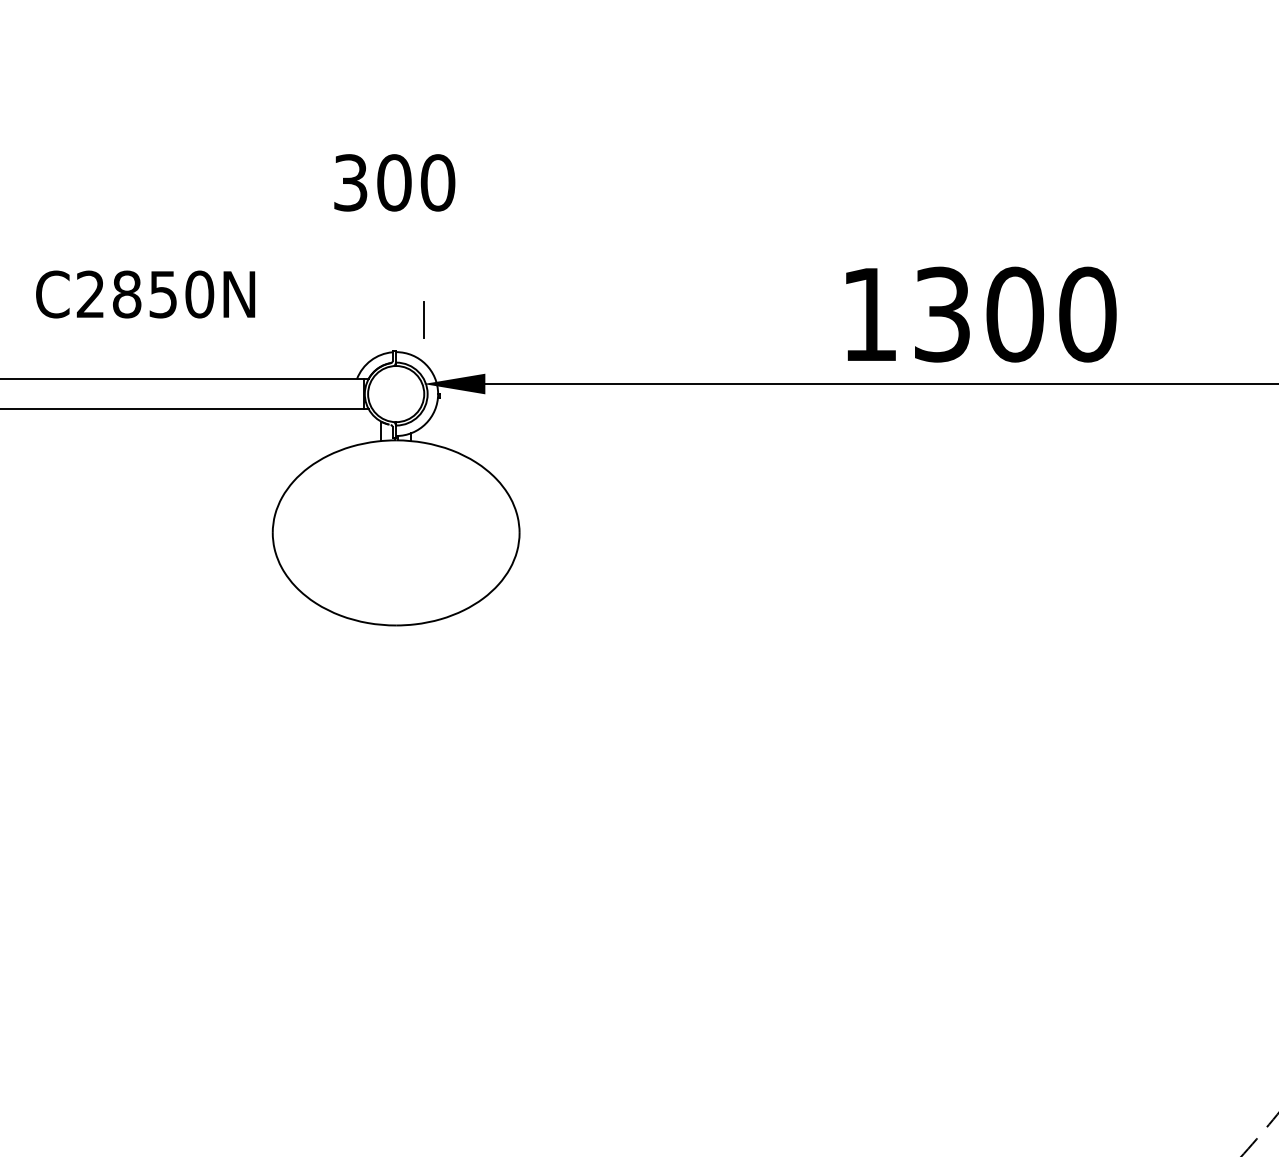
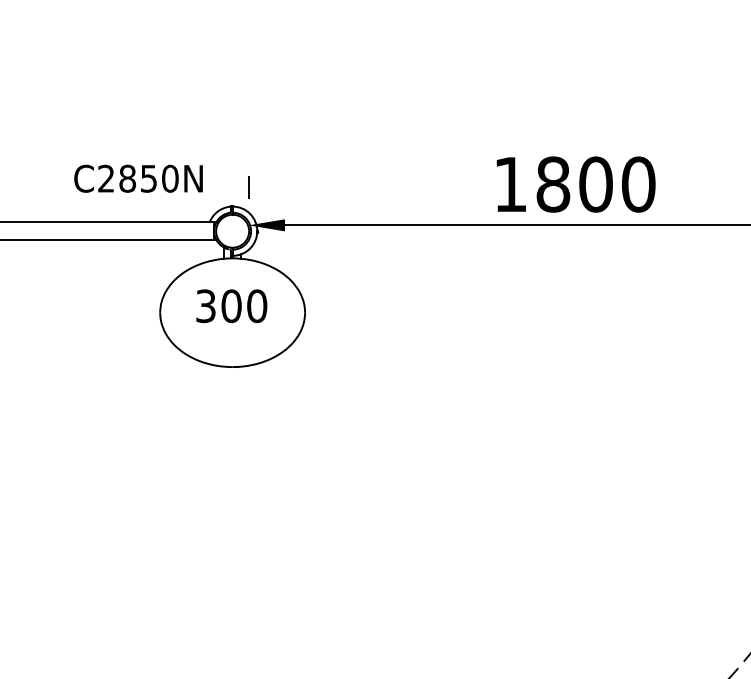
text: (394, 183) -> (231, 306), moved
text: (145, 294) -> (138, 178), moved
text: (942, 314) -> (553, 184), 1300 -> 1800

